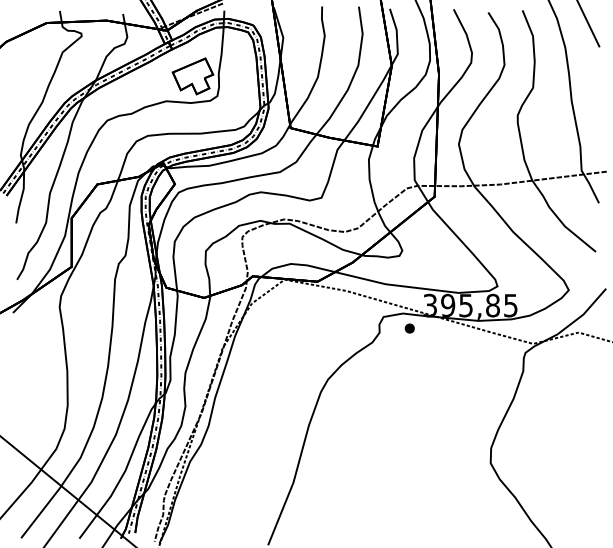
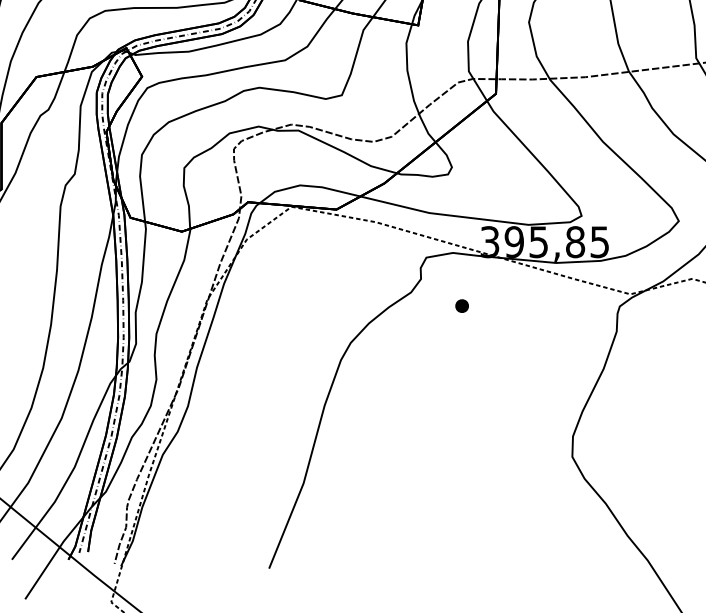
part: (409, 328) -> (461, 306), moved

